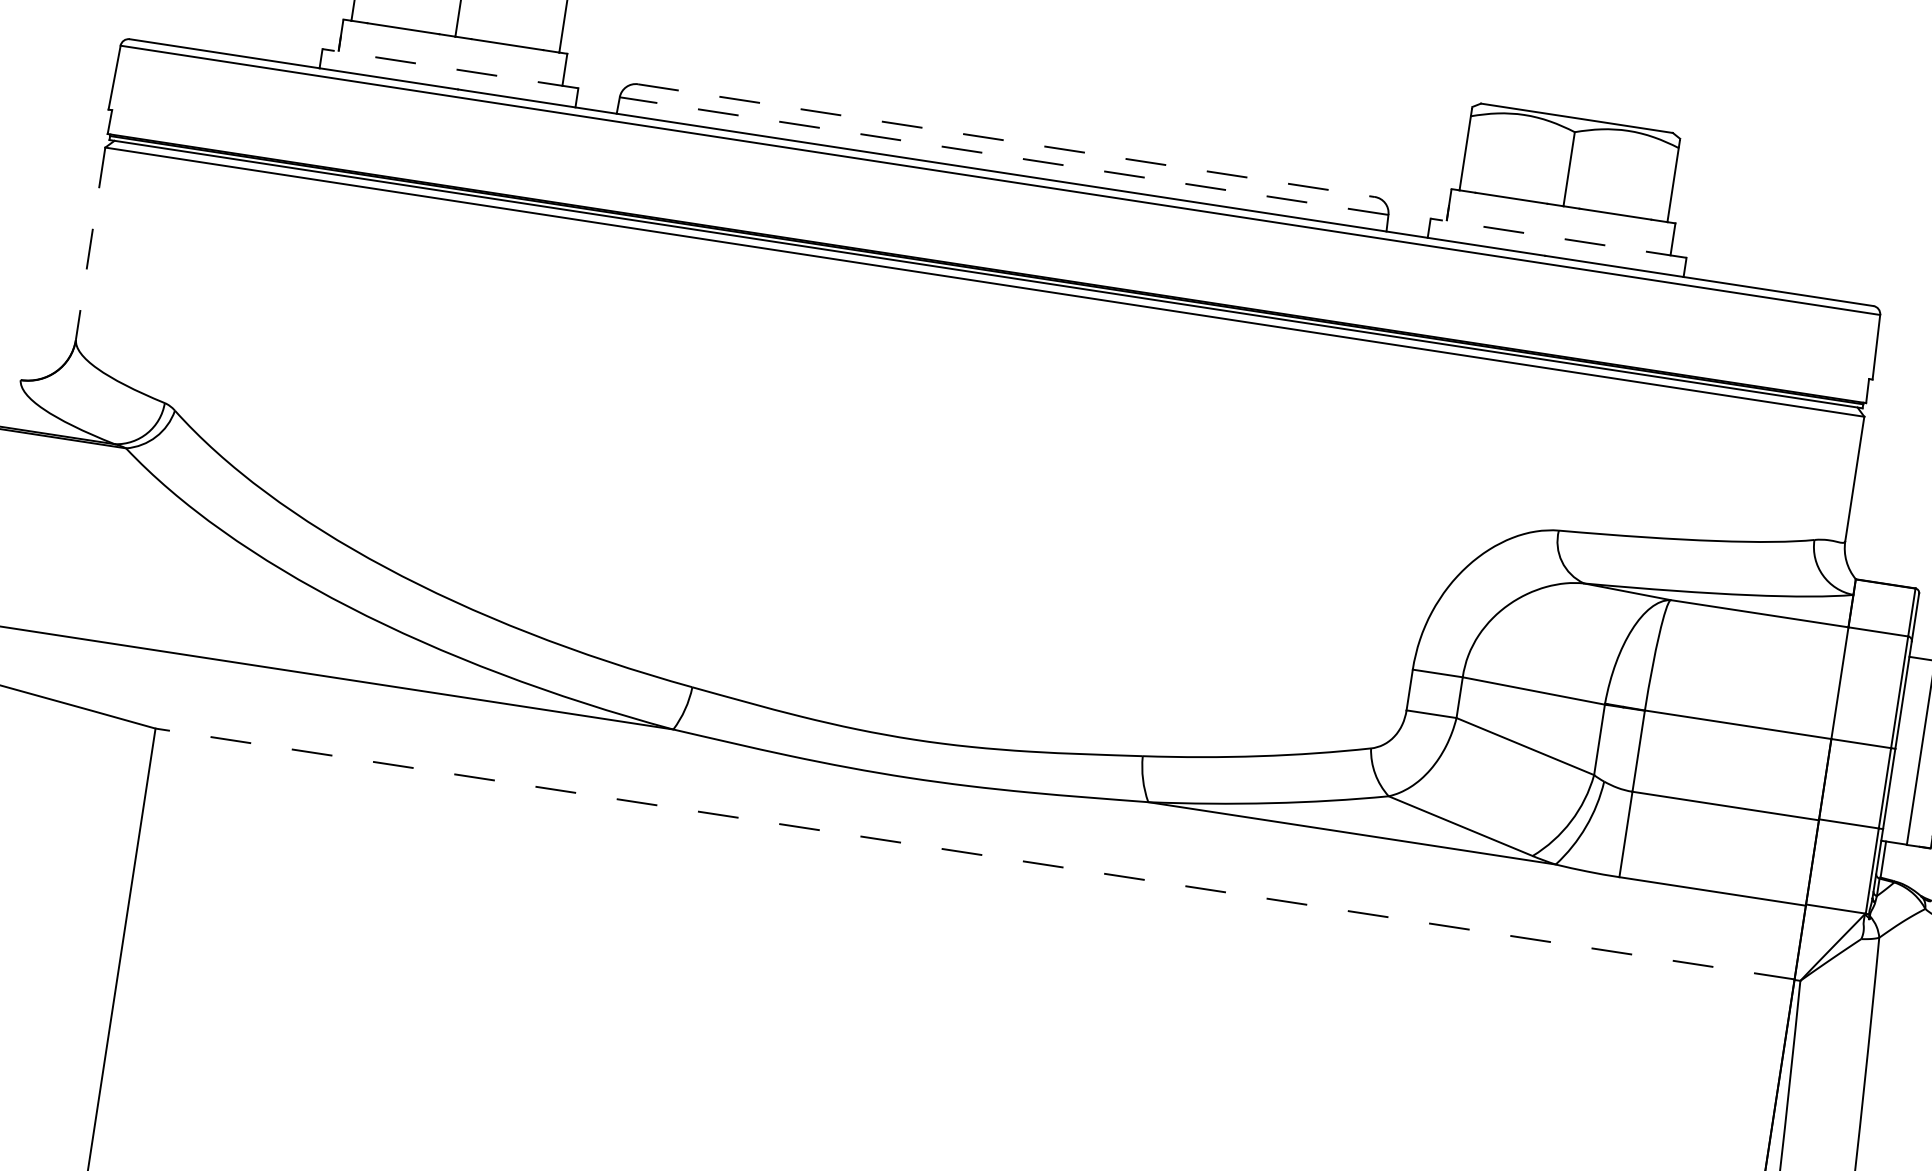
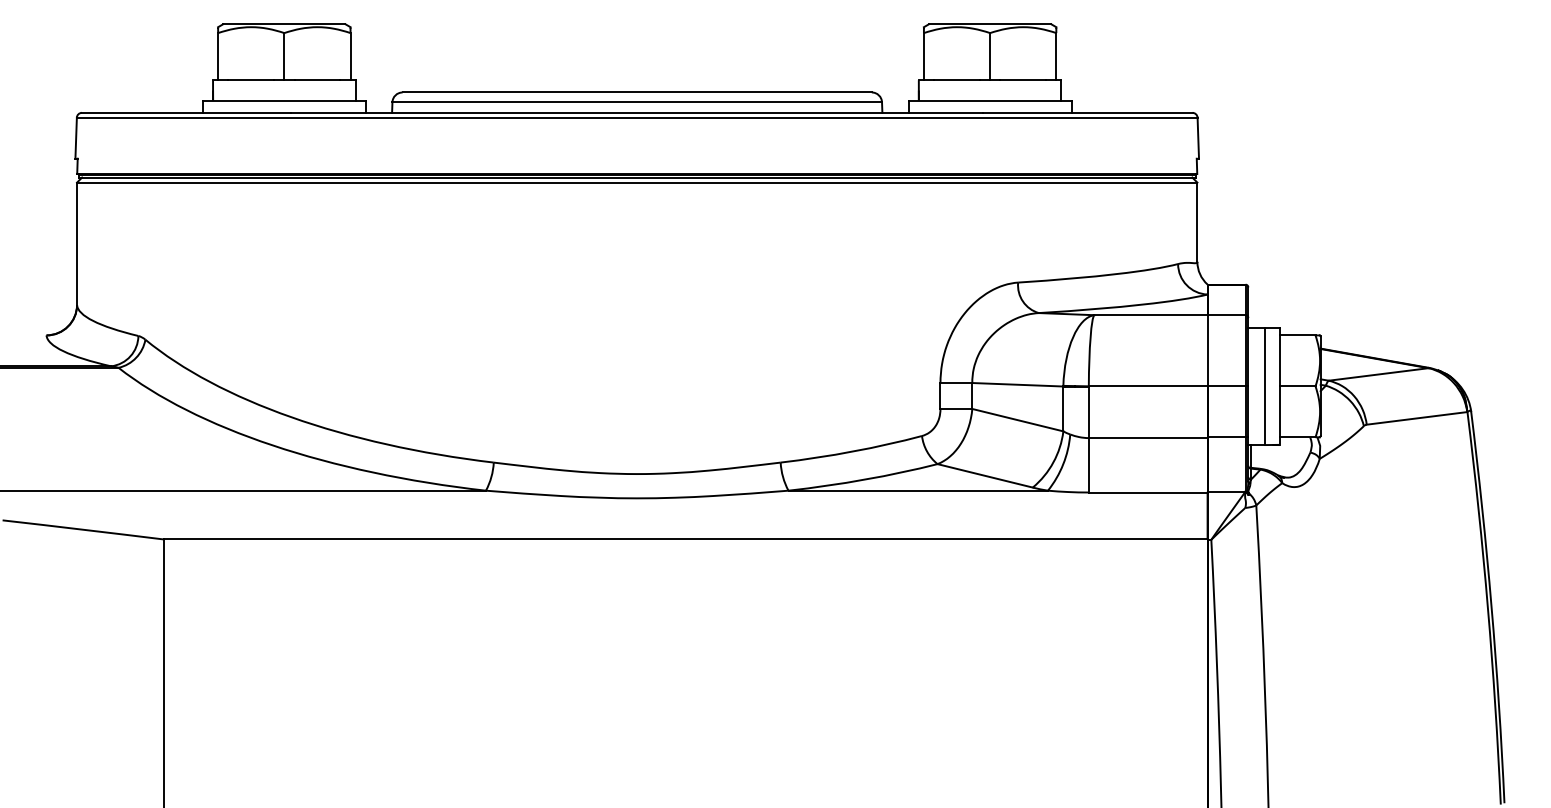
line: (449, 68) -> (283, 100), dashed -> solid
line: (1006, 140) -> (637, 92), dashed -> solid
line: (1004, 156) -> (637, 102), dashed -> solid
line: (1557, 237) -> (989, 100), dashed -> solid
line: (91, 244) -> (77, 244), dashed -> solid
line: (974, 854) -> (685, 539), dashed -> solid

